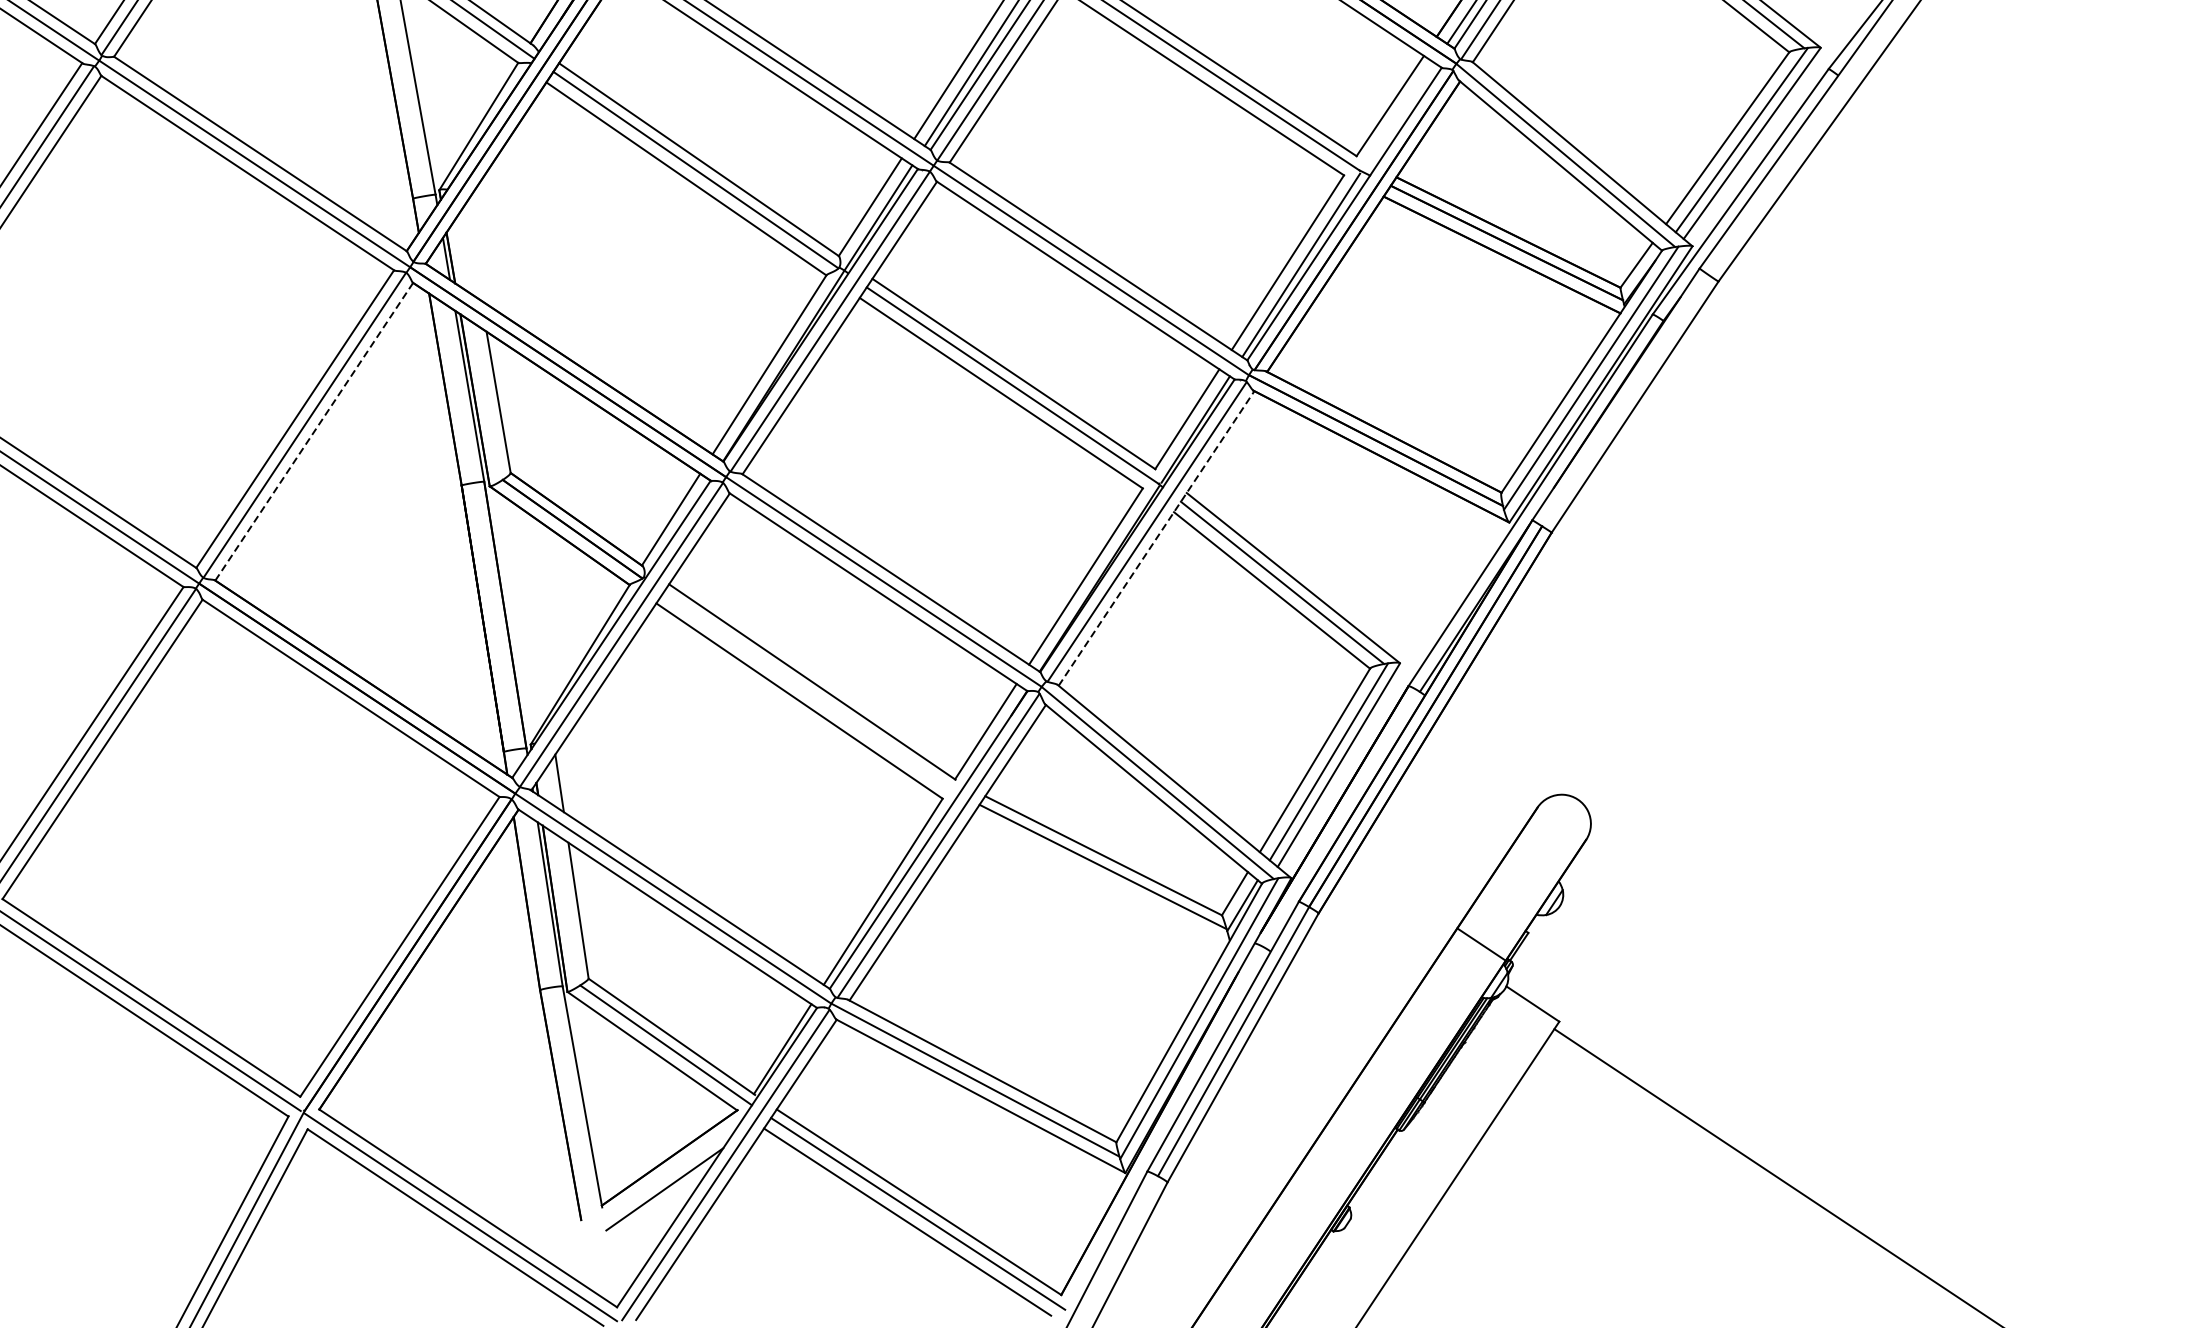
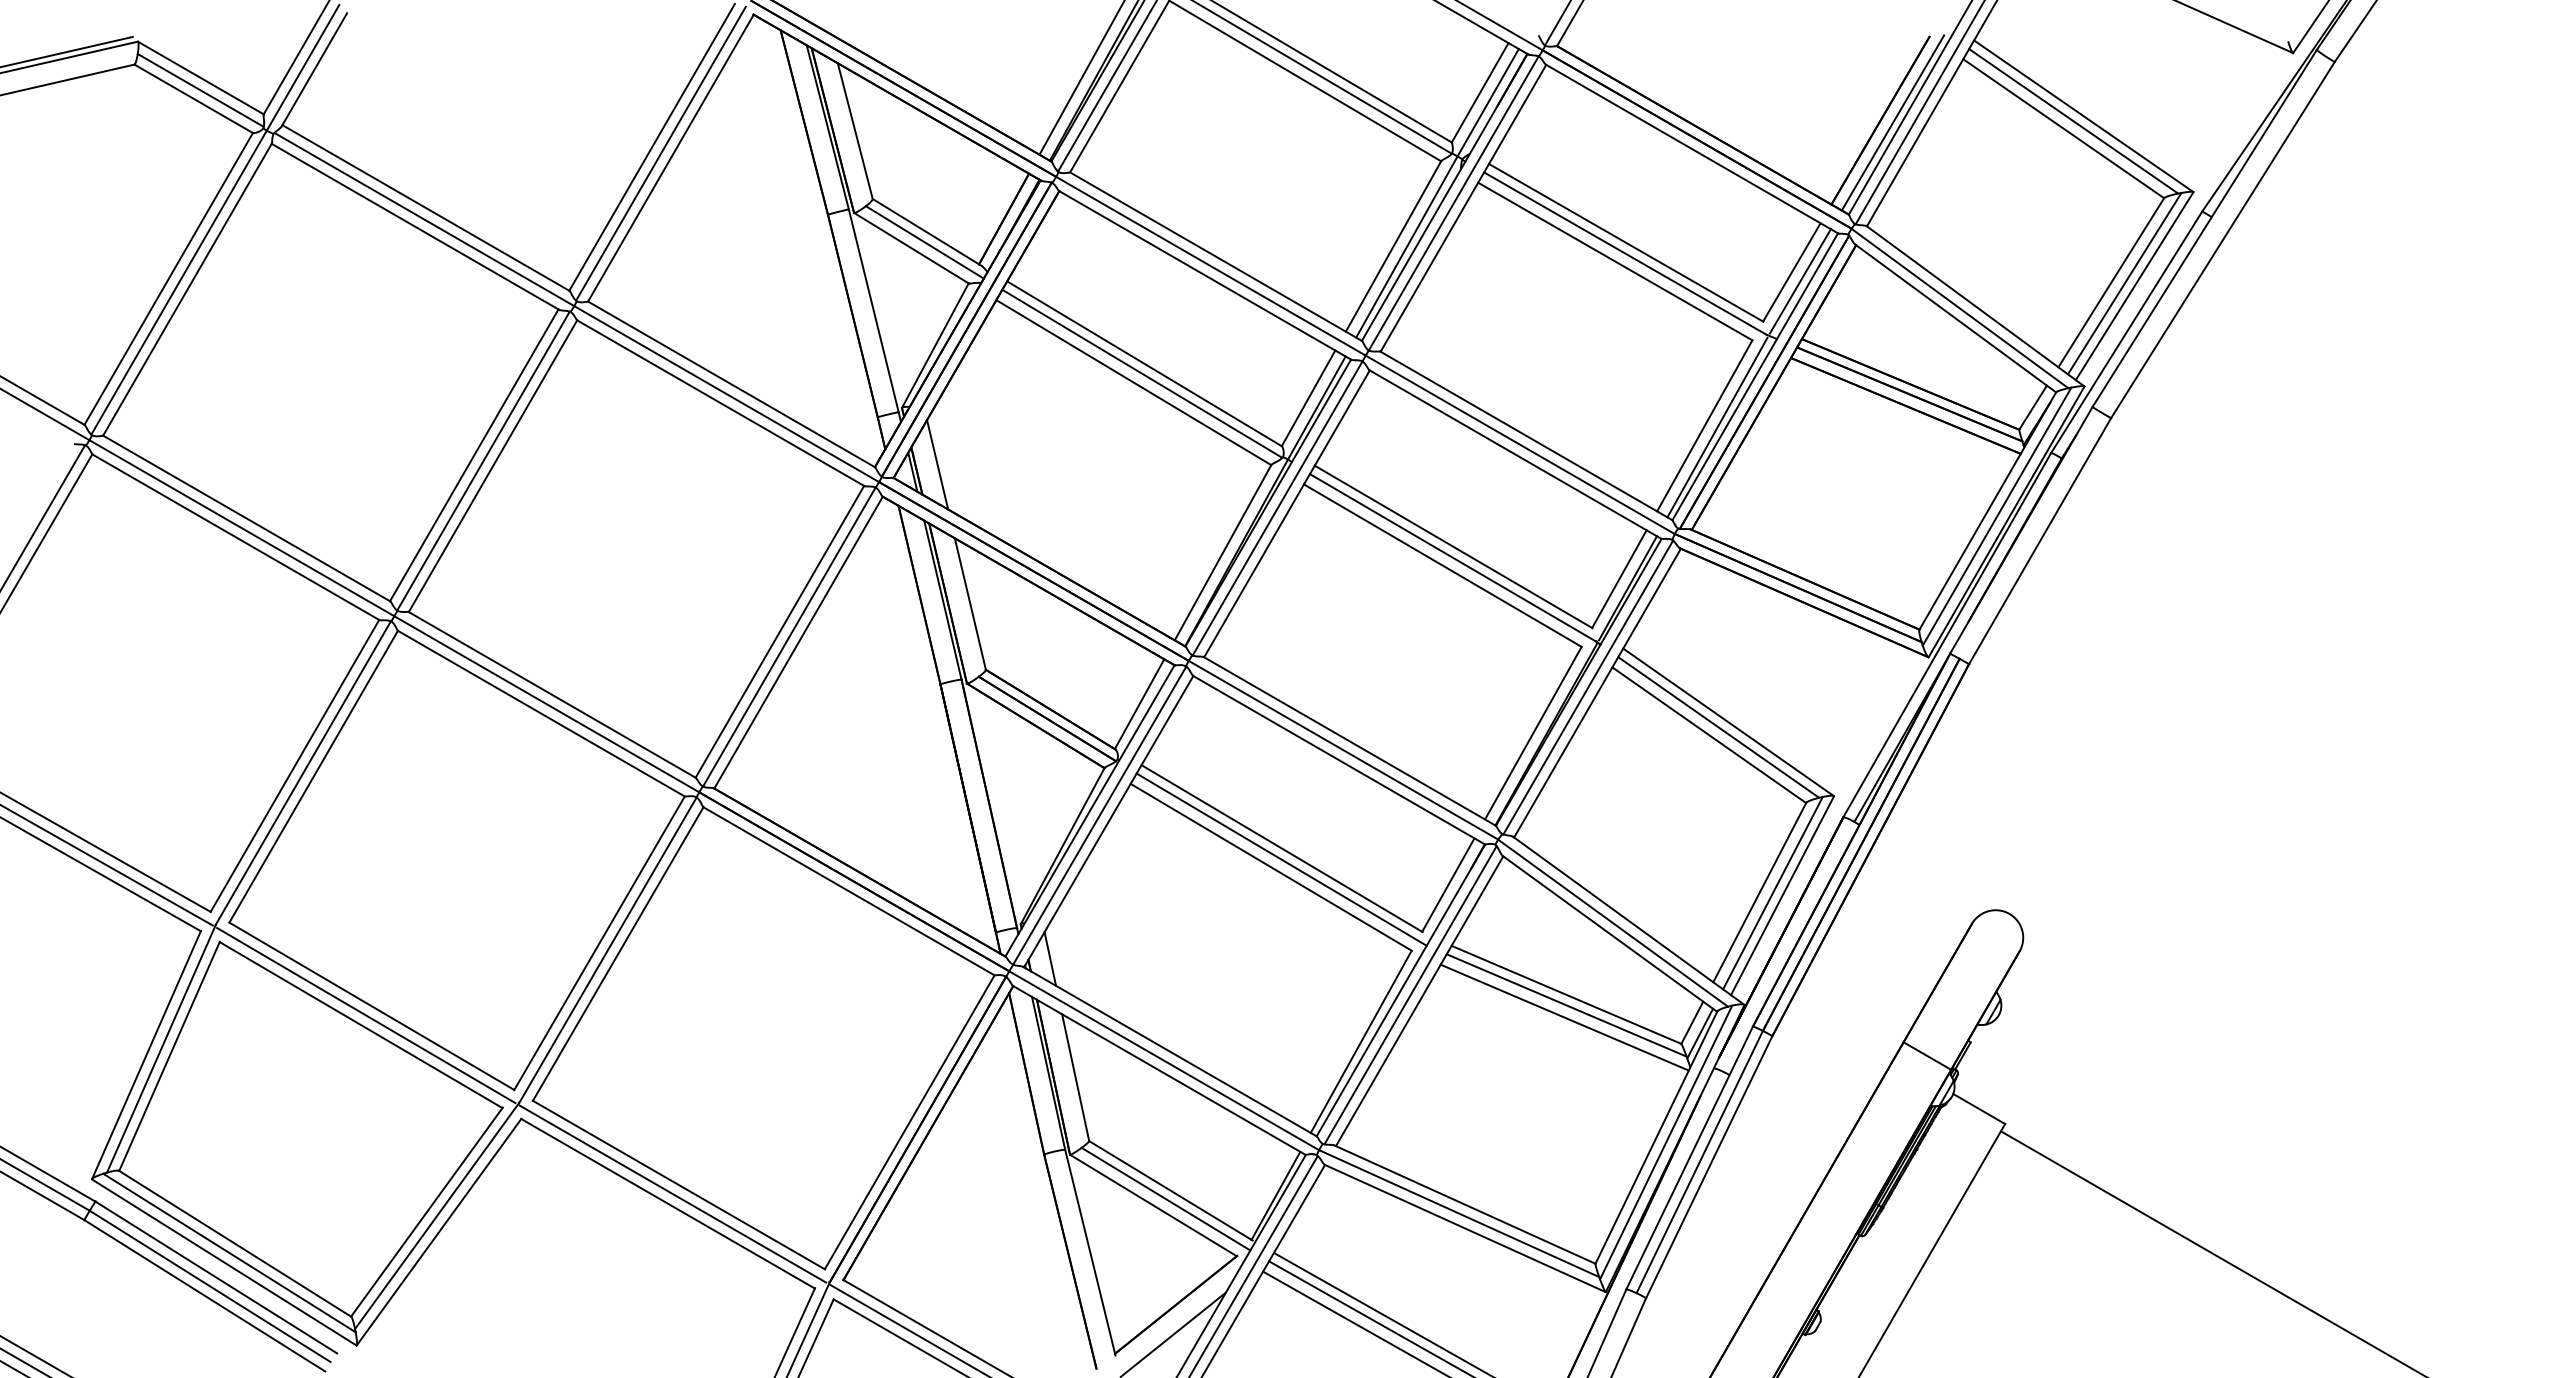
line: (1397, 116) -> (1799, 281), added
line: (473, 252) -> (937, 464), added
line: (314, 431) -> (798, 642), dashed -> solid
line: (1156, 538) -> (1597, 693), dashed -> solid
line: (810, 693) -> (1281, 859), added
line: (1100, 879) -> (1564, 1017), added

